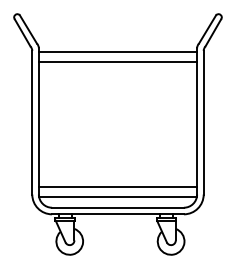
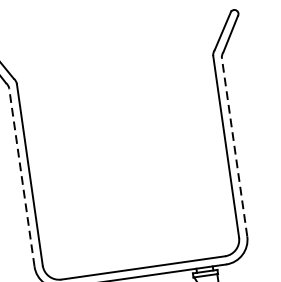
line: (117, 52) -> (115, 75), removed
line: (117, 62) -> (116, 87), removed
line: (32, 122) -> (22, 177), solid -> dashed
line: (203, 122) -> (234, 147), solid -> dashed
line: (117, 187) -> (139, 242), removed
line: (117, 197) -> (140, 255), removed

